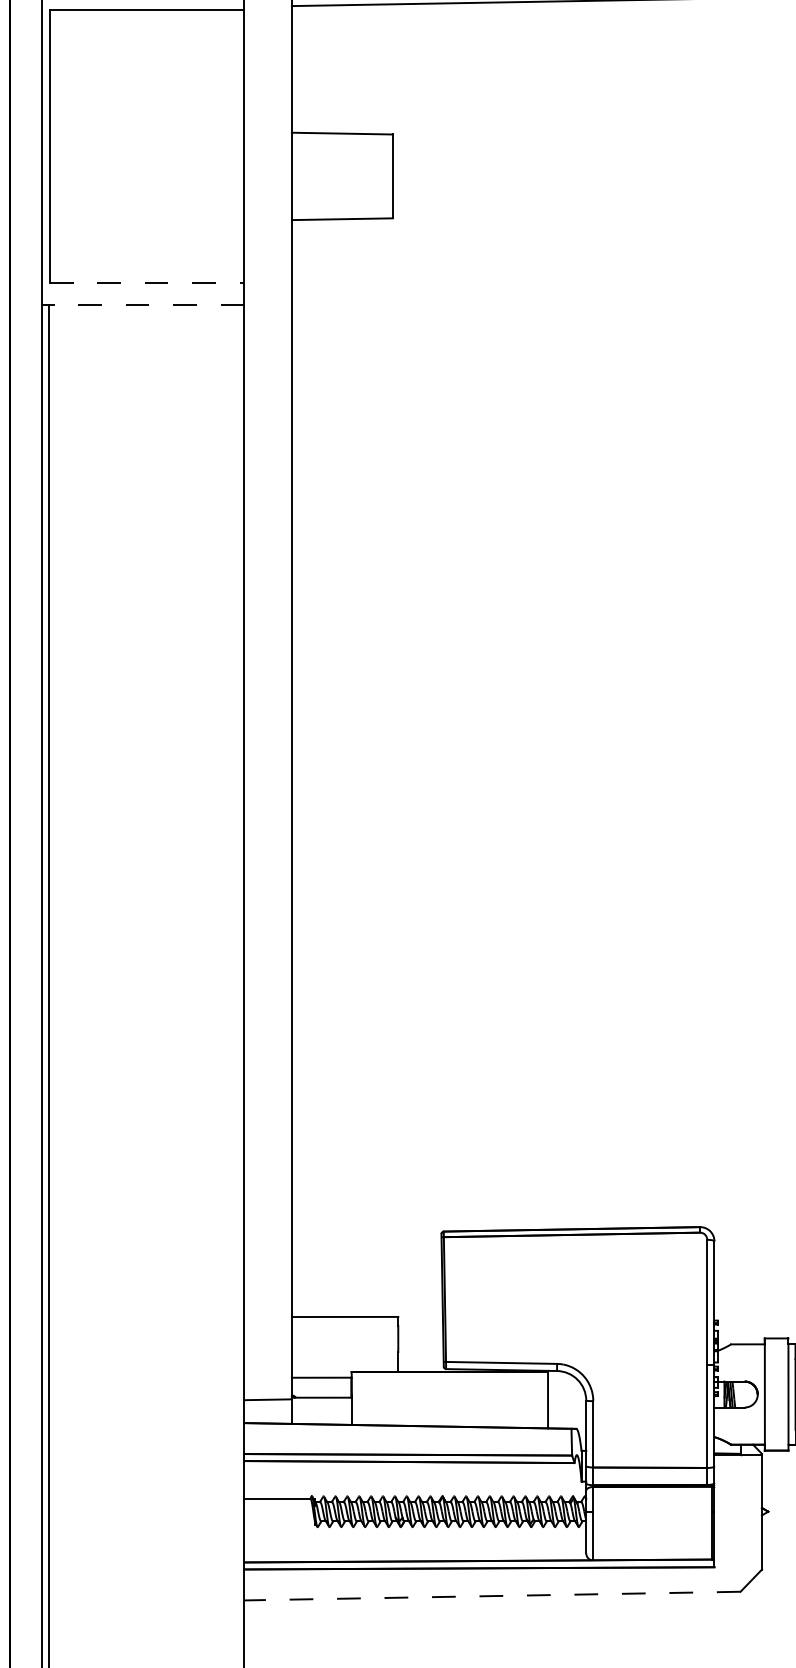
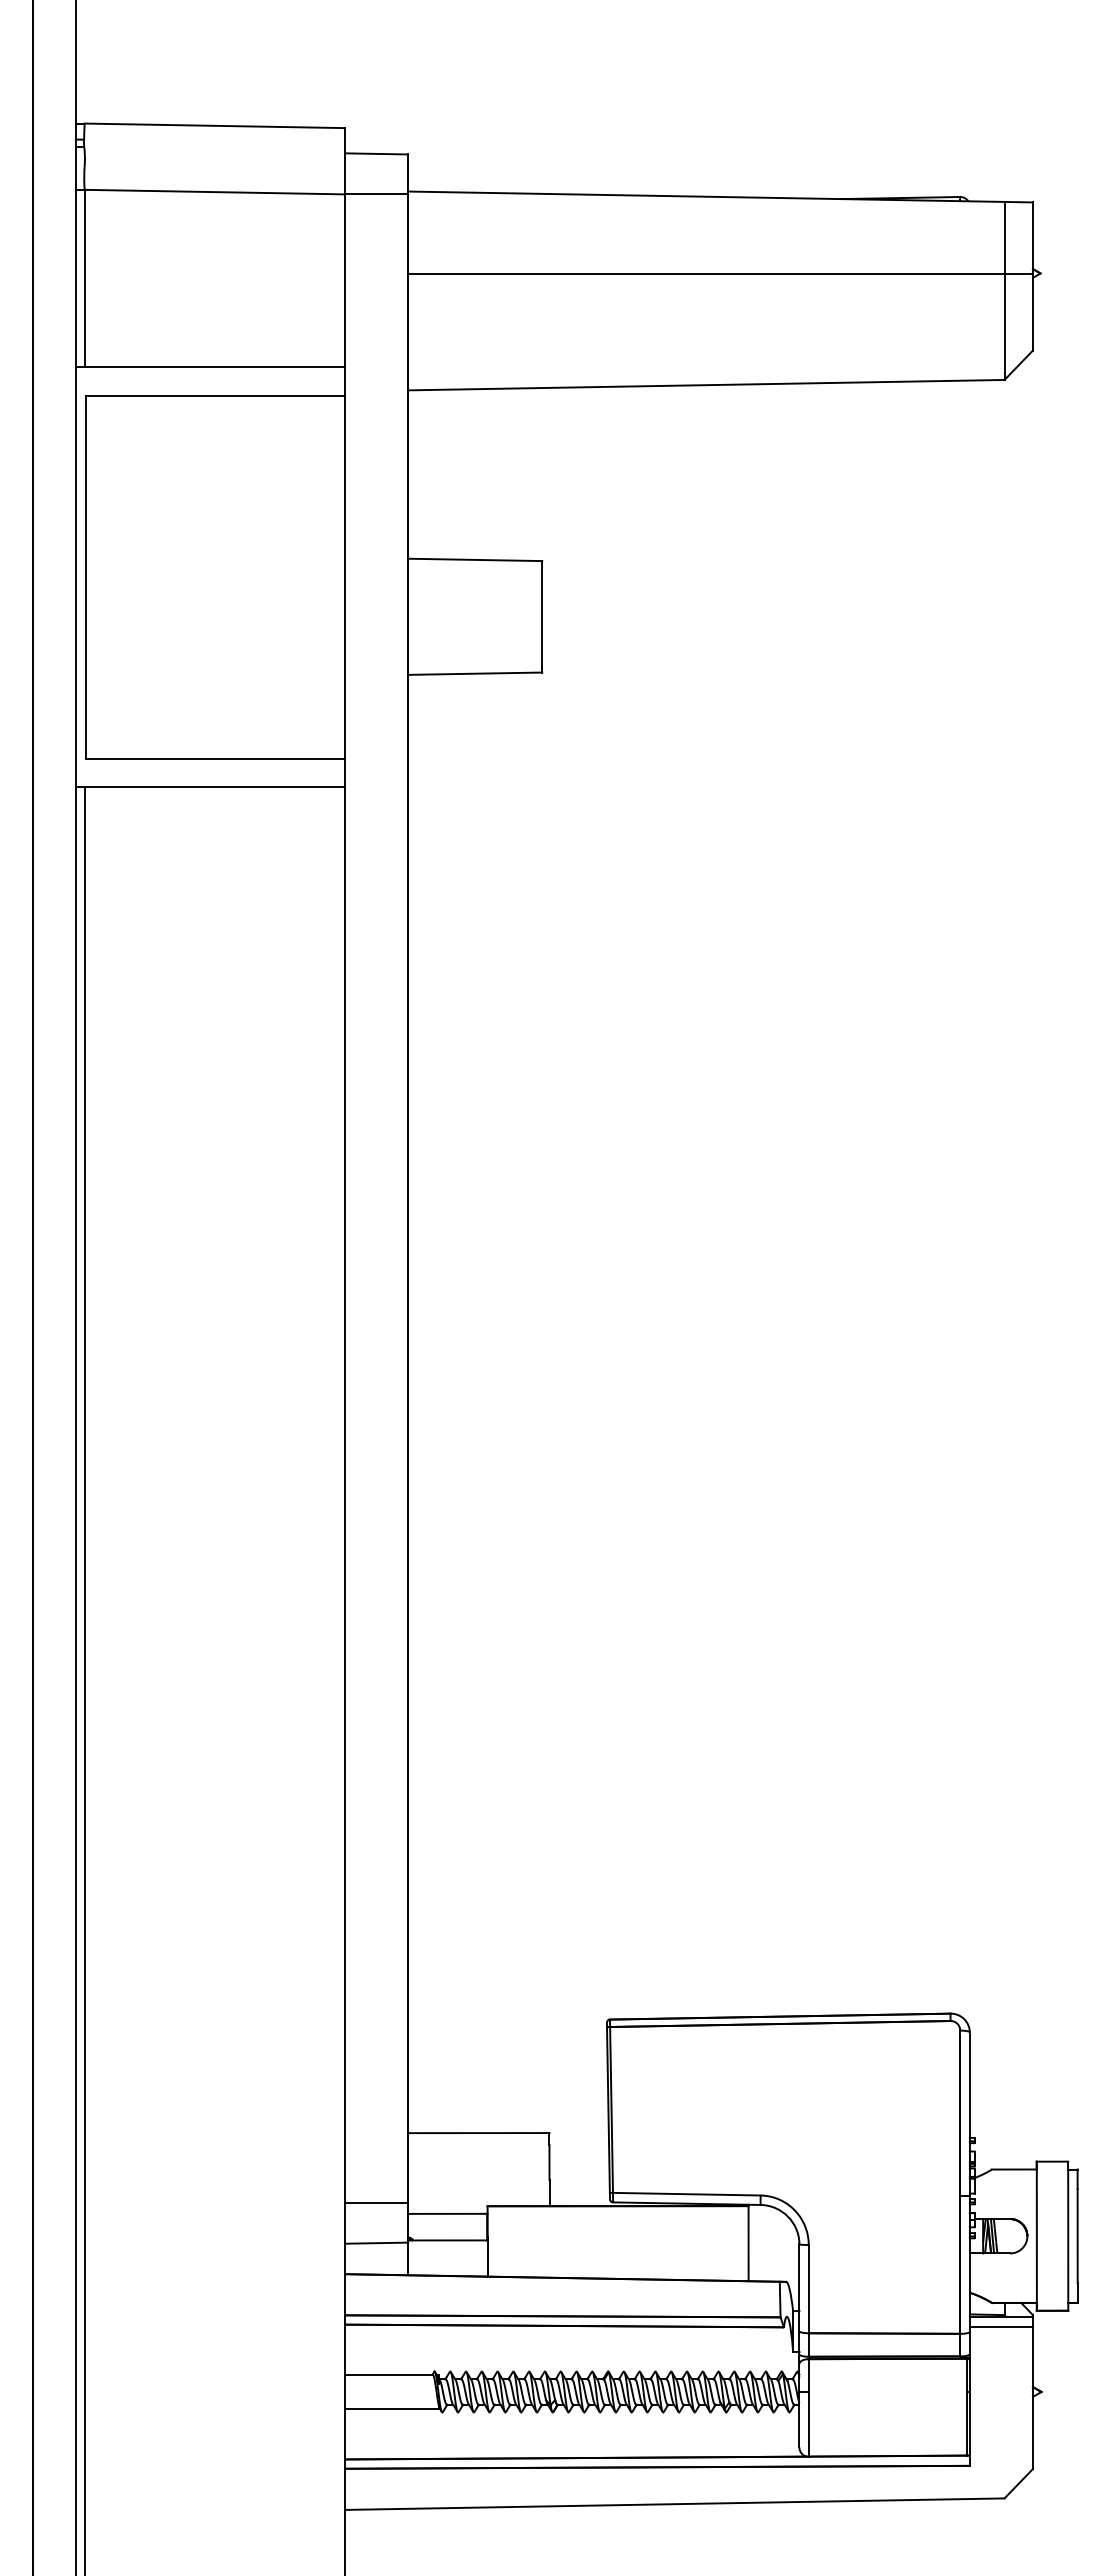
line: (147, 282) -> (216, 758), dashed -> solid
line: (143, 304) -> (210, 787), dashed -> solid
line: (268, 1369) -> (376, 2202), added
line: (737, 1463) -> (1000, 2327), added
line: (279, 1524) -> (391, 2409), added
line: (492, 1596) -> (674, 2504), dashed -> solid

